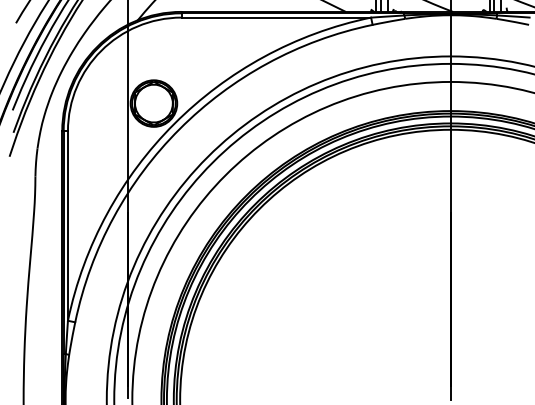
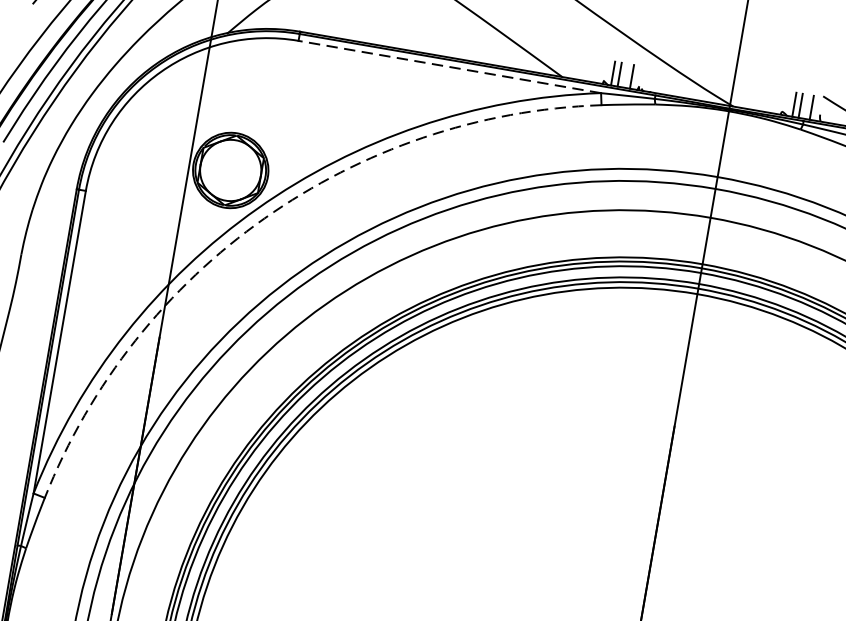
line: (276, 17) -> (450, 66), solid -> dashed
arc: (179, 129) -> (264, 218), solid -> dashed

